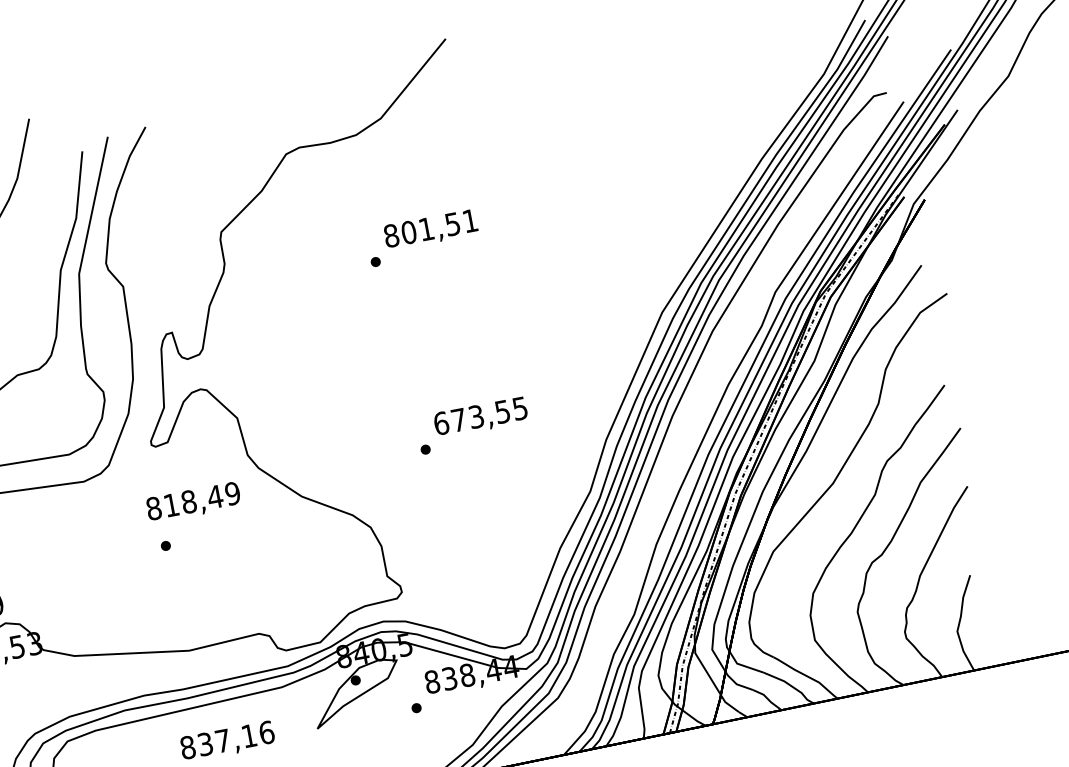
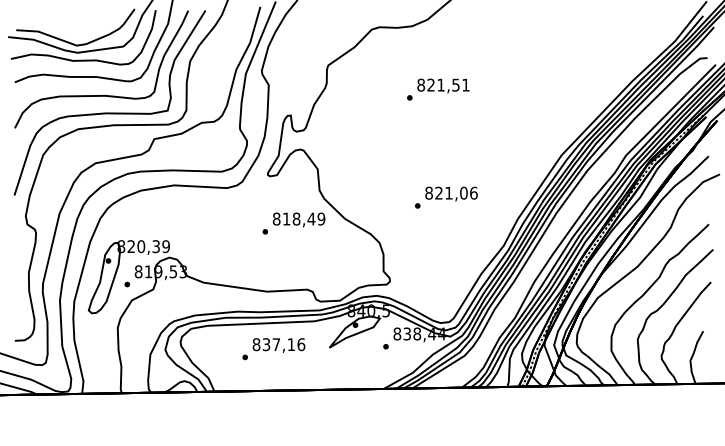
text: (407, 231) -> (430, 84), 801,51 -> 821,51
text: (480, 414) -> (451, 192), 673,55 -> 821,06
text: (192, 502) -> (298, 219), moved

